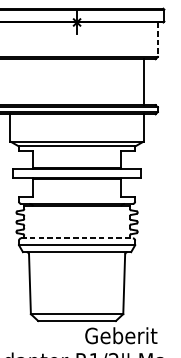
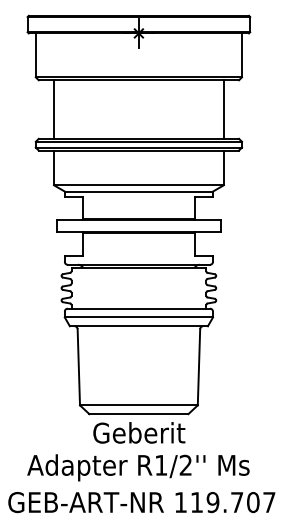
line: (157, 39) -> (241, 55), dashed -> solid
line: (10, 82) -> (53, 109), added
line: (77, 238) -> (139, 308), dashed -> solid
text: (121, 335) -> (139, 432), moved

